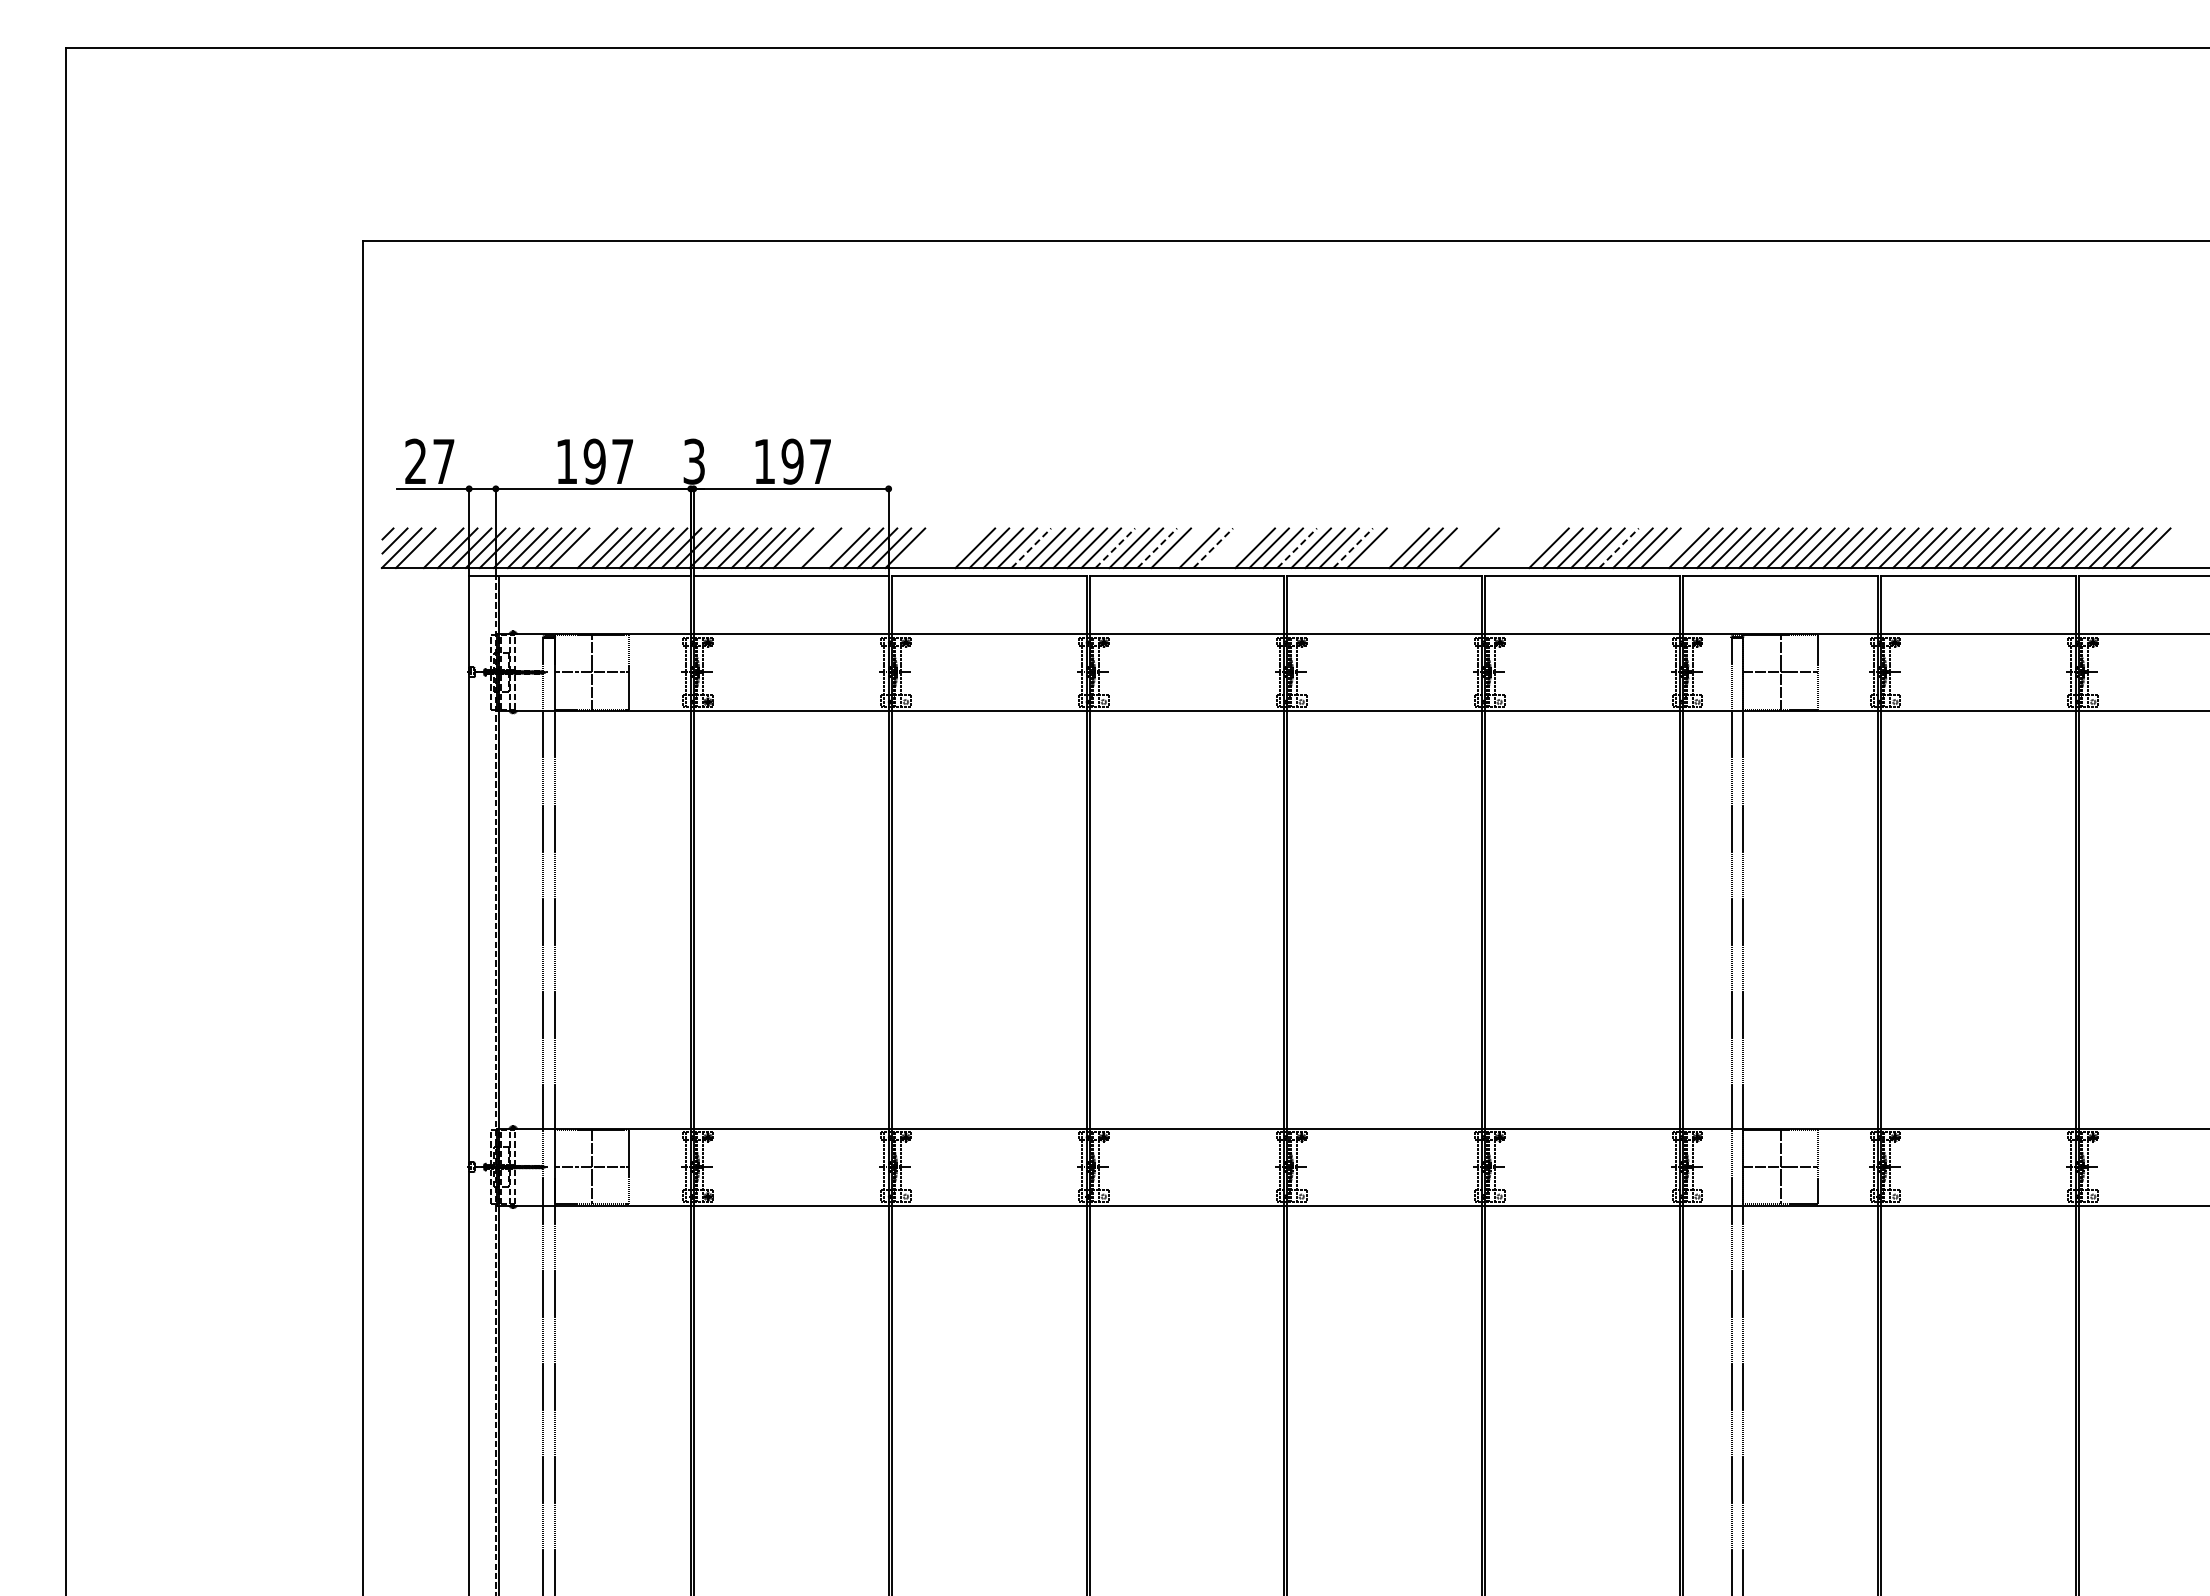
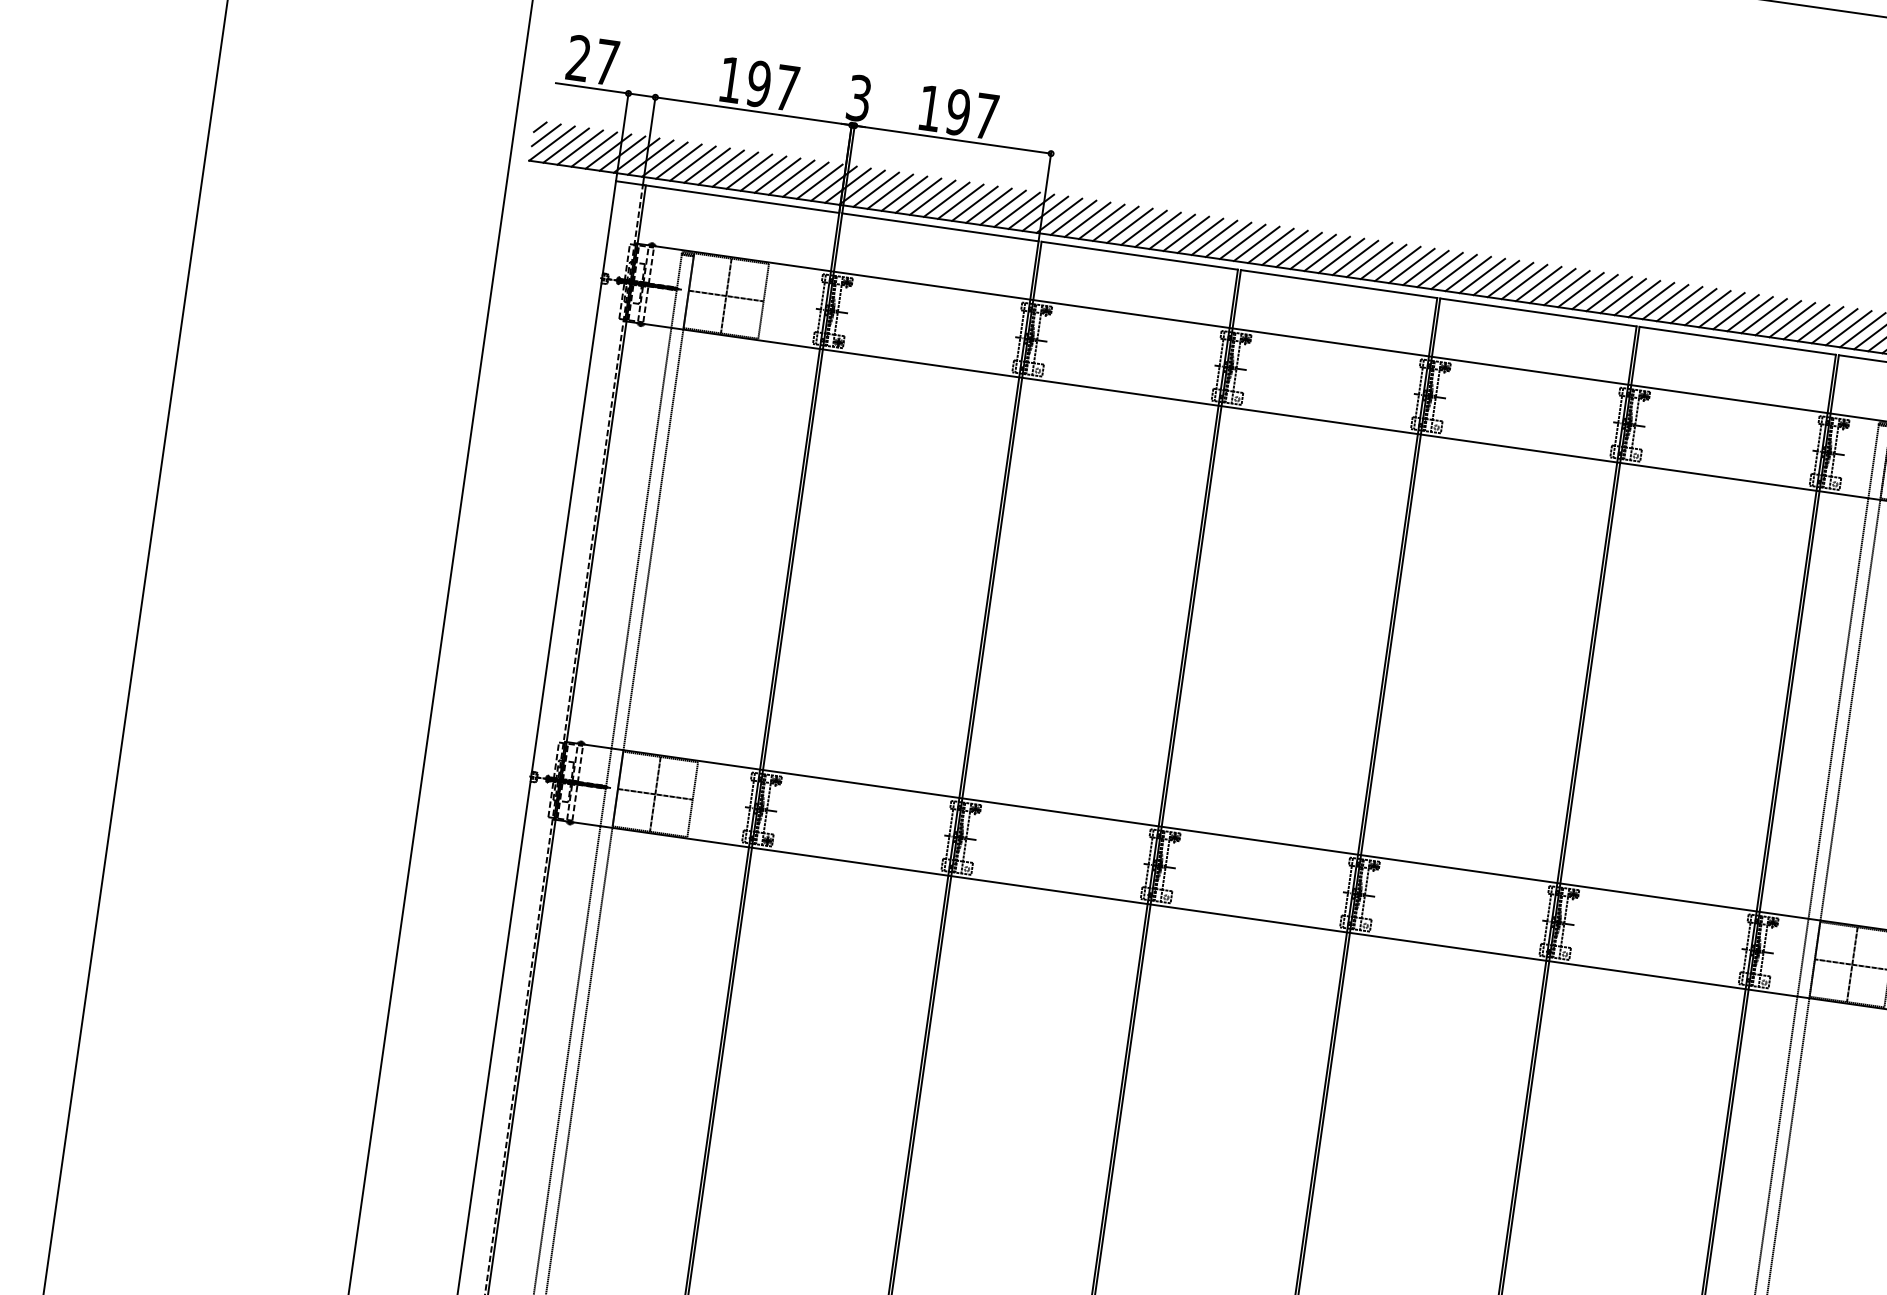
line: (429, 548) -> (580, 147), added
line: (583, 548) -> (735, 169), added
line: (807, 548) -> (960, 202), added
line: (835, 548) -> (988, 206), added
line: (919, 548) -> (1073, 218), added
line: (933, 548) -> (1087, 220), added
line: (947, 548) -> (1101, 222), added
line: (961, 548) -> (1115, 224), added
line: (1031, 548) -> (1186, 234), dashed -> solid
line: (1115, 548) -> (1271, 246), dashed -> solid
line: (1157, 548) -> (1313, 252), dashed -> solid
line: (1185, 548) -> (1341, 256), added
line: (1213, 548) -> (1369, 260), dashed -> solid
line: (1227, 548) -> (1383, 262), added
line: (1241, 548) -> (1397, 264), added
line: (1297, 548) -> (1454, 272), dashed -> solid
line: (1353, 548) -> (1510, 280), dashed -> solid
line: (1380, 548) -> (1537, 284), added
line: (1394, 548) -> (1552, 286), added
line: (1450, 548) -> (1608, 294), added
line: (1464, 548) -> (1622, 296), added
line: (1492, 548) -> (1650, 300), added
line: (1506, 548) -> (1664, 302), added
line: (1520, 548) -> (1679, 304), added
line: (1534, 548) -> (1693, 306), added
line: (1619, 548) -> (1778, 318), dashed -> solid
line: (1674, 548) -> (1834, 326), added

